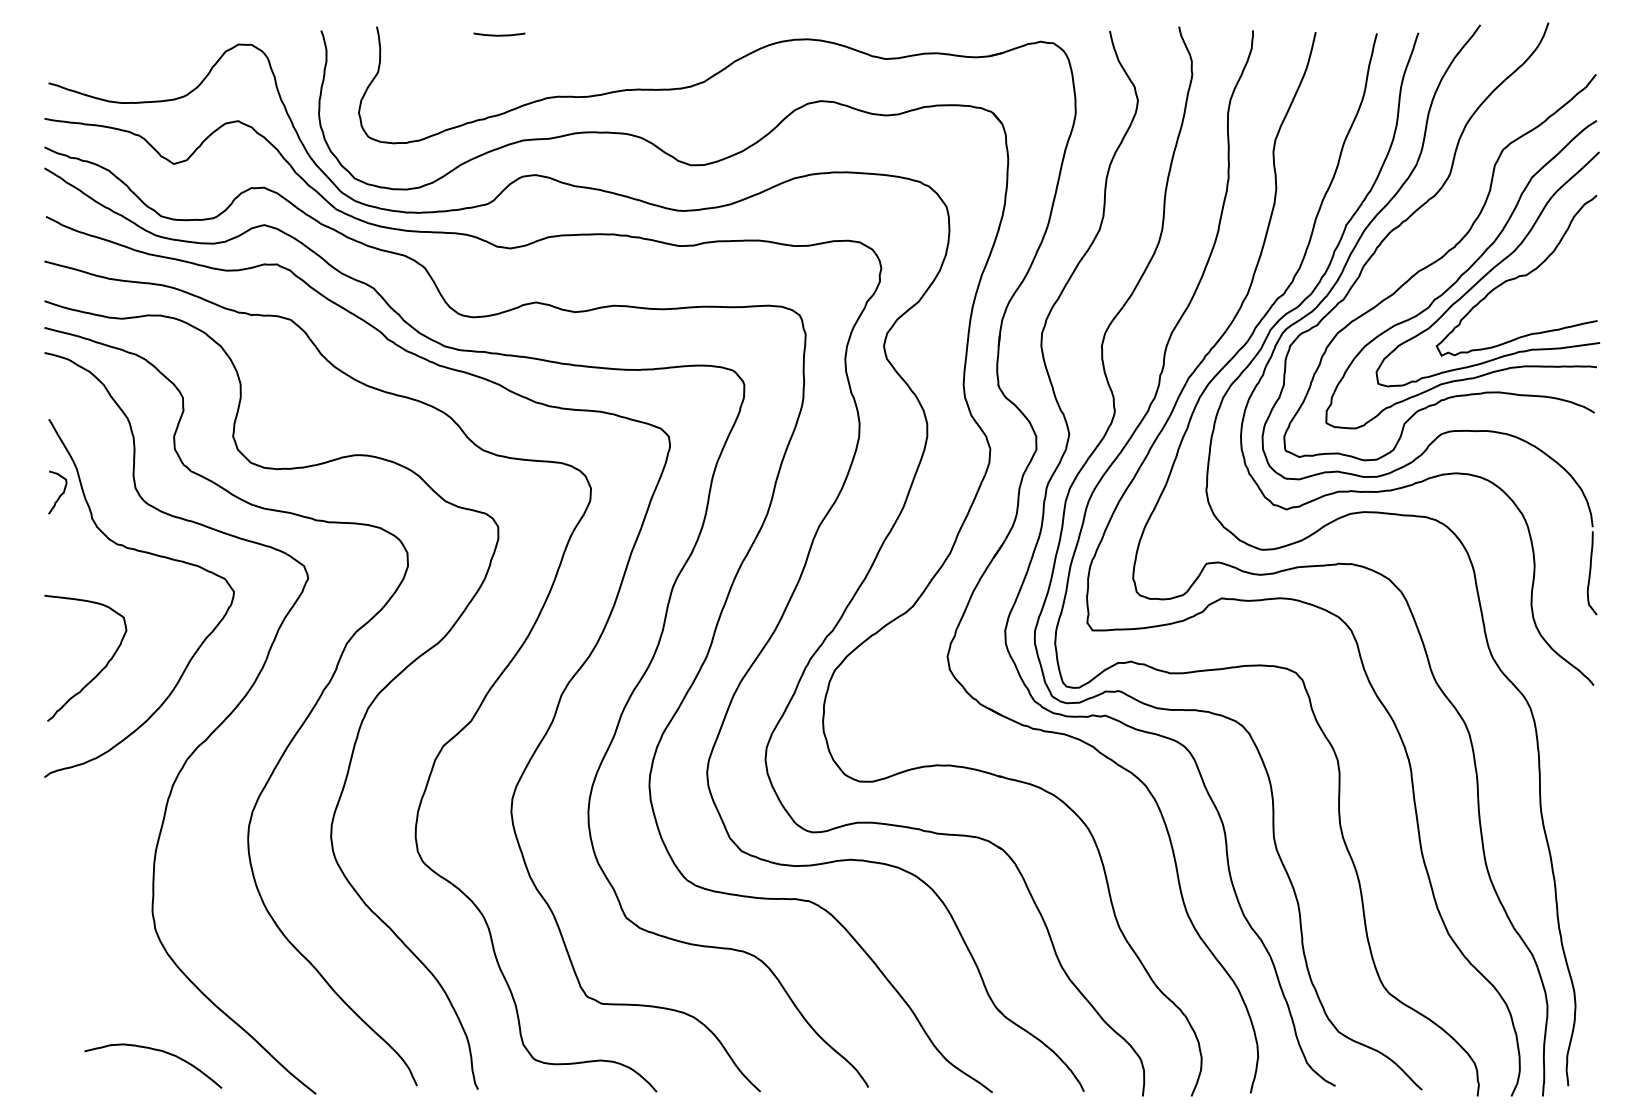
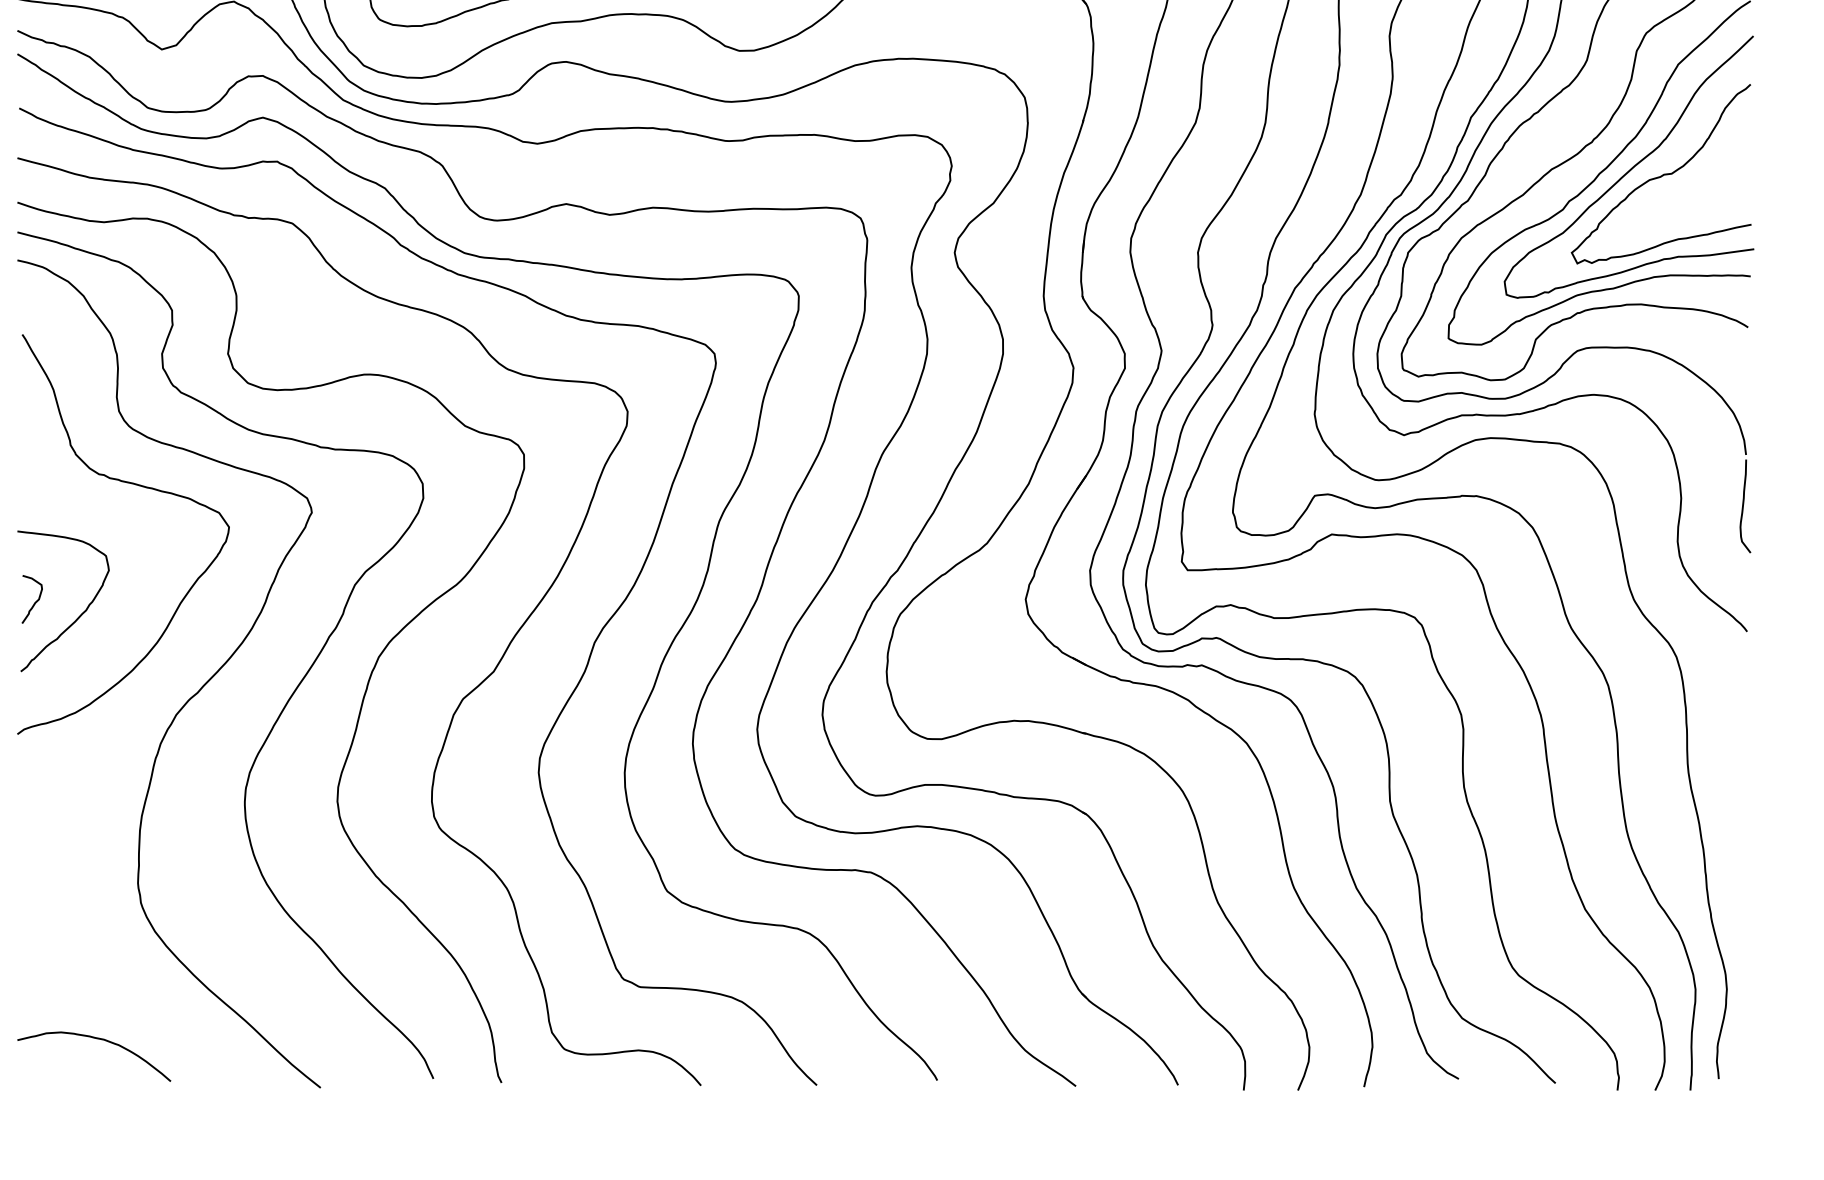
curve: (60, 494) -> (35, 601), moved
curve: (158, 1051) -> (100, 1040), moved

